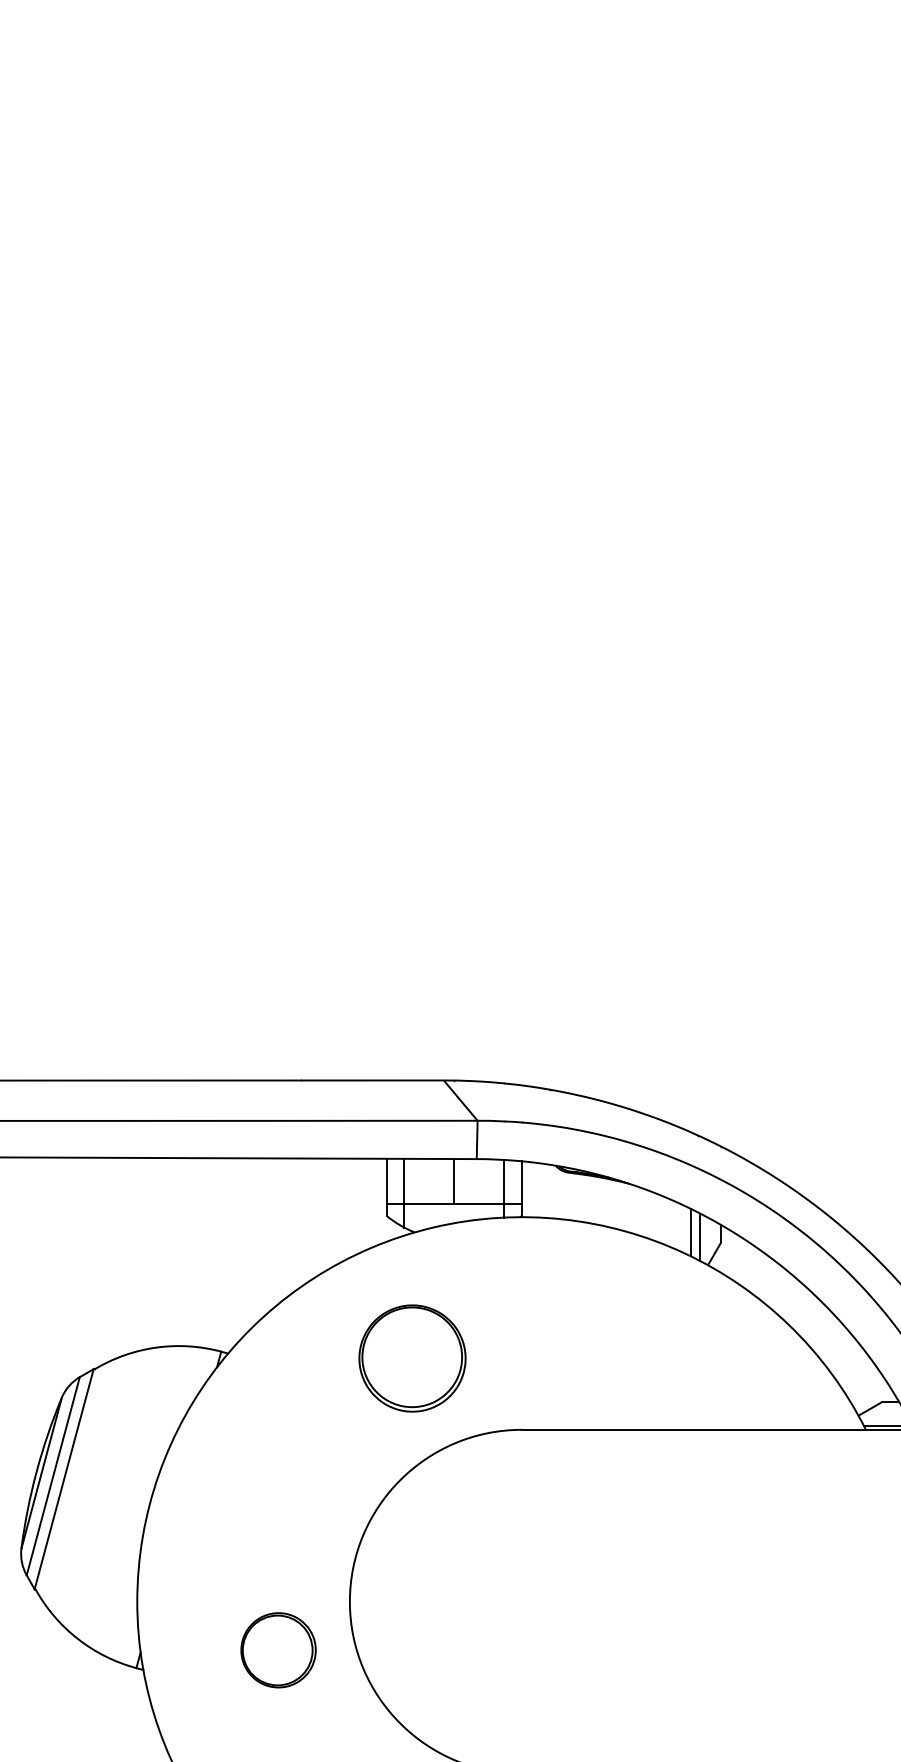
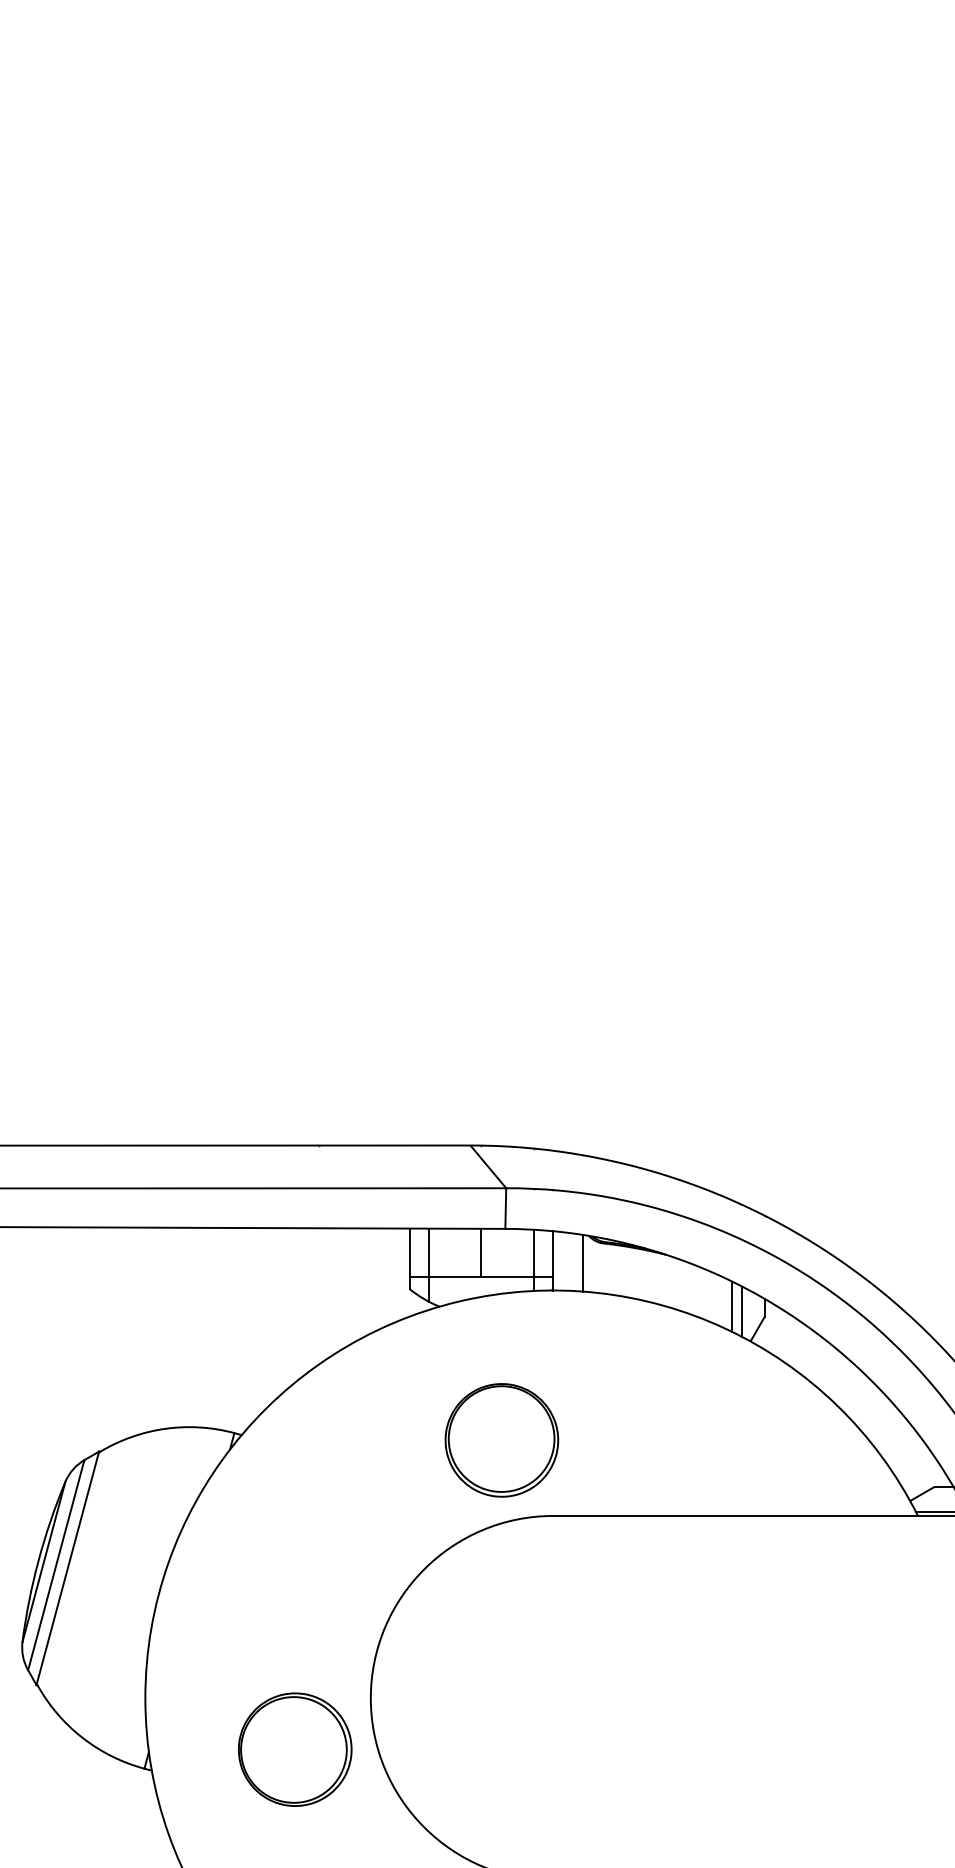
line: (550, 1191) -> (583, 1263), added
part: (412, 1358) -> (501, 1440), moved
part: (278, 1650) -> (295, 1749), size x1.43

